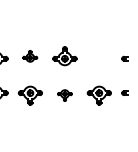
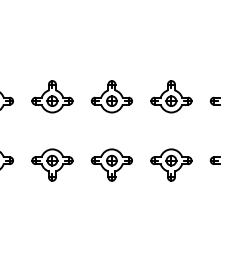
part: (29, 56) -> (50, 97), size x1.67
part: (98, 56) -> (169, 97), added
part: (64, 95) -> (111, 164), size x1.67

